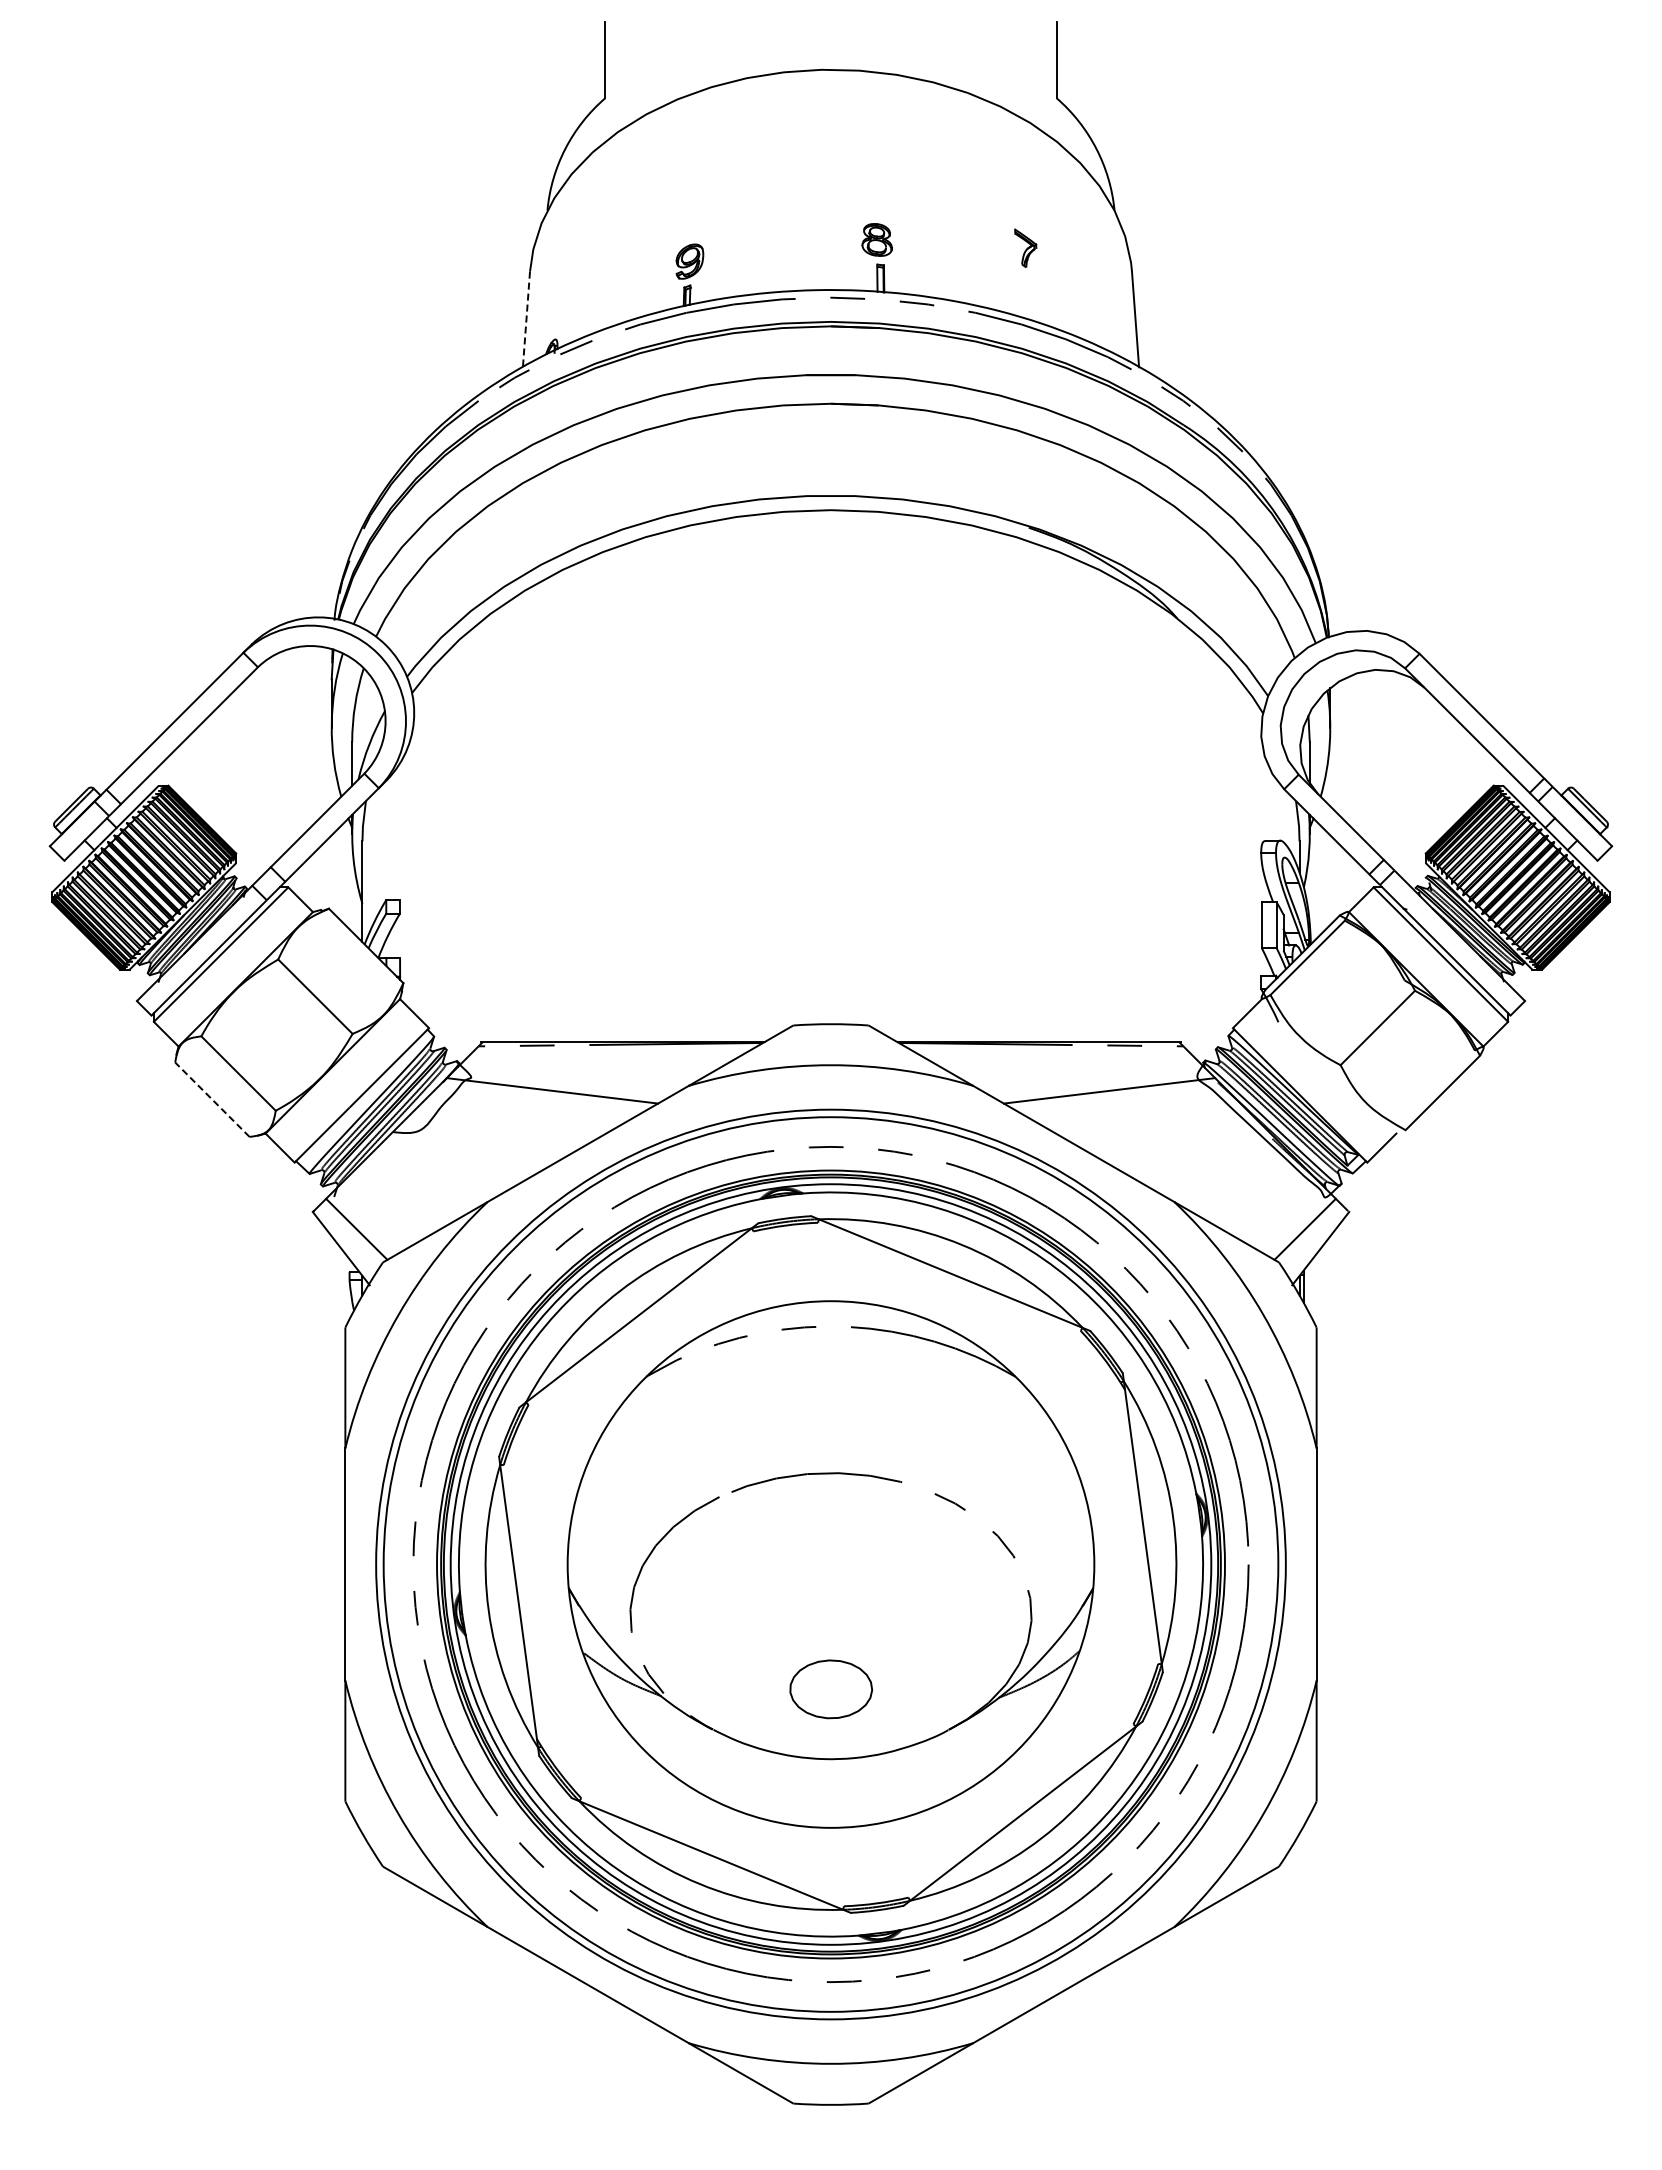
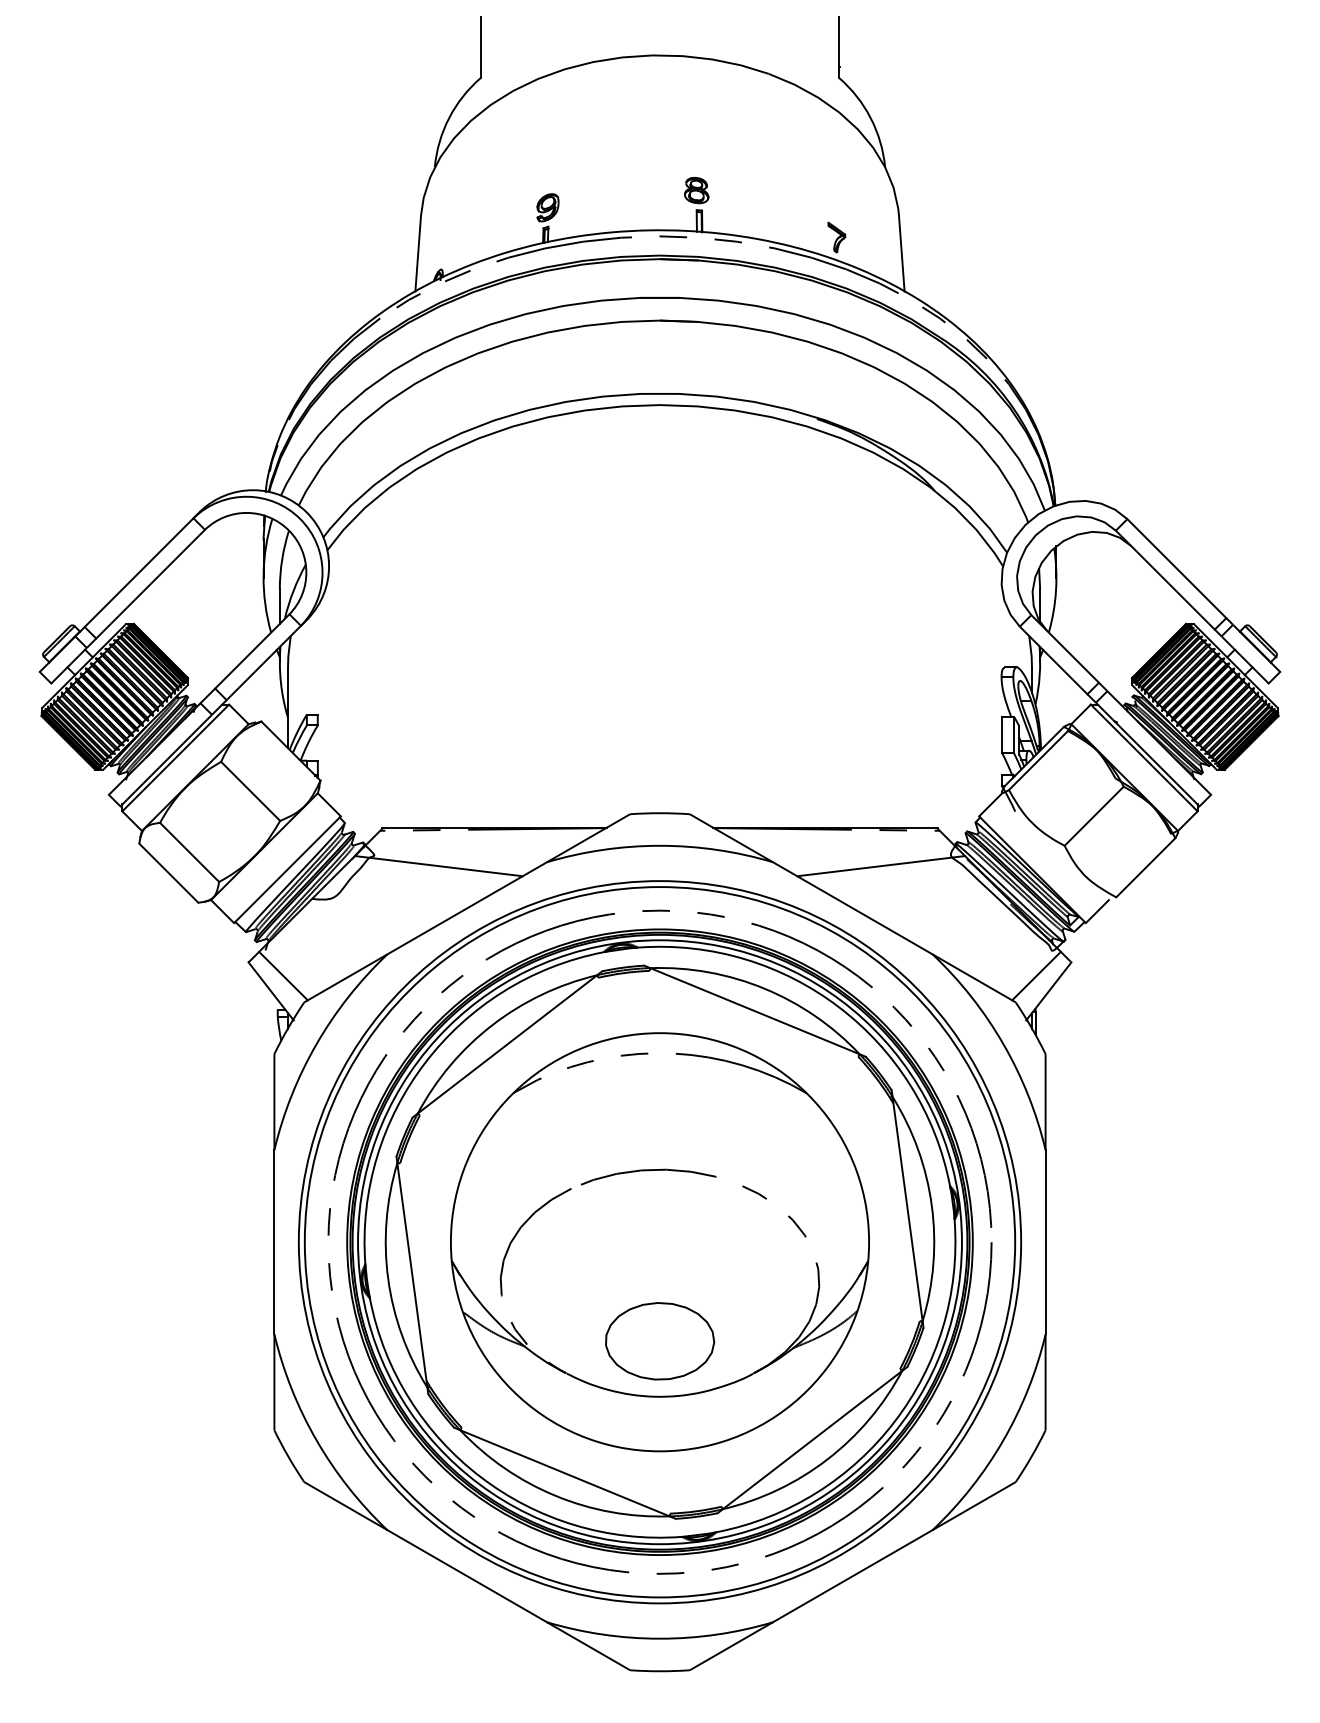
part: (1025, 247) -> (836, 237), moved
line: (526, 319) -> (418, 253), dashed -> solid
line: (212, 1099) -> (168, 873), dashed -> solid
part: (831, 1689) -> (660, 1341), size x1.67

